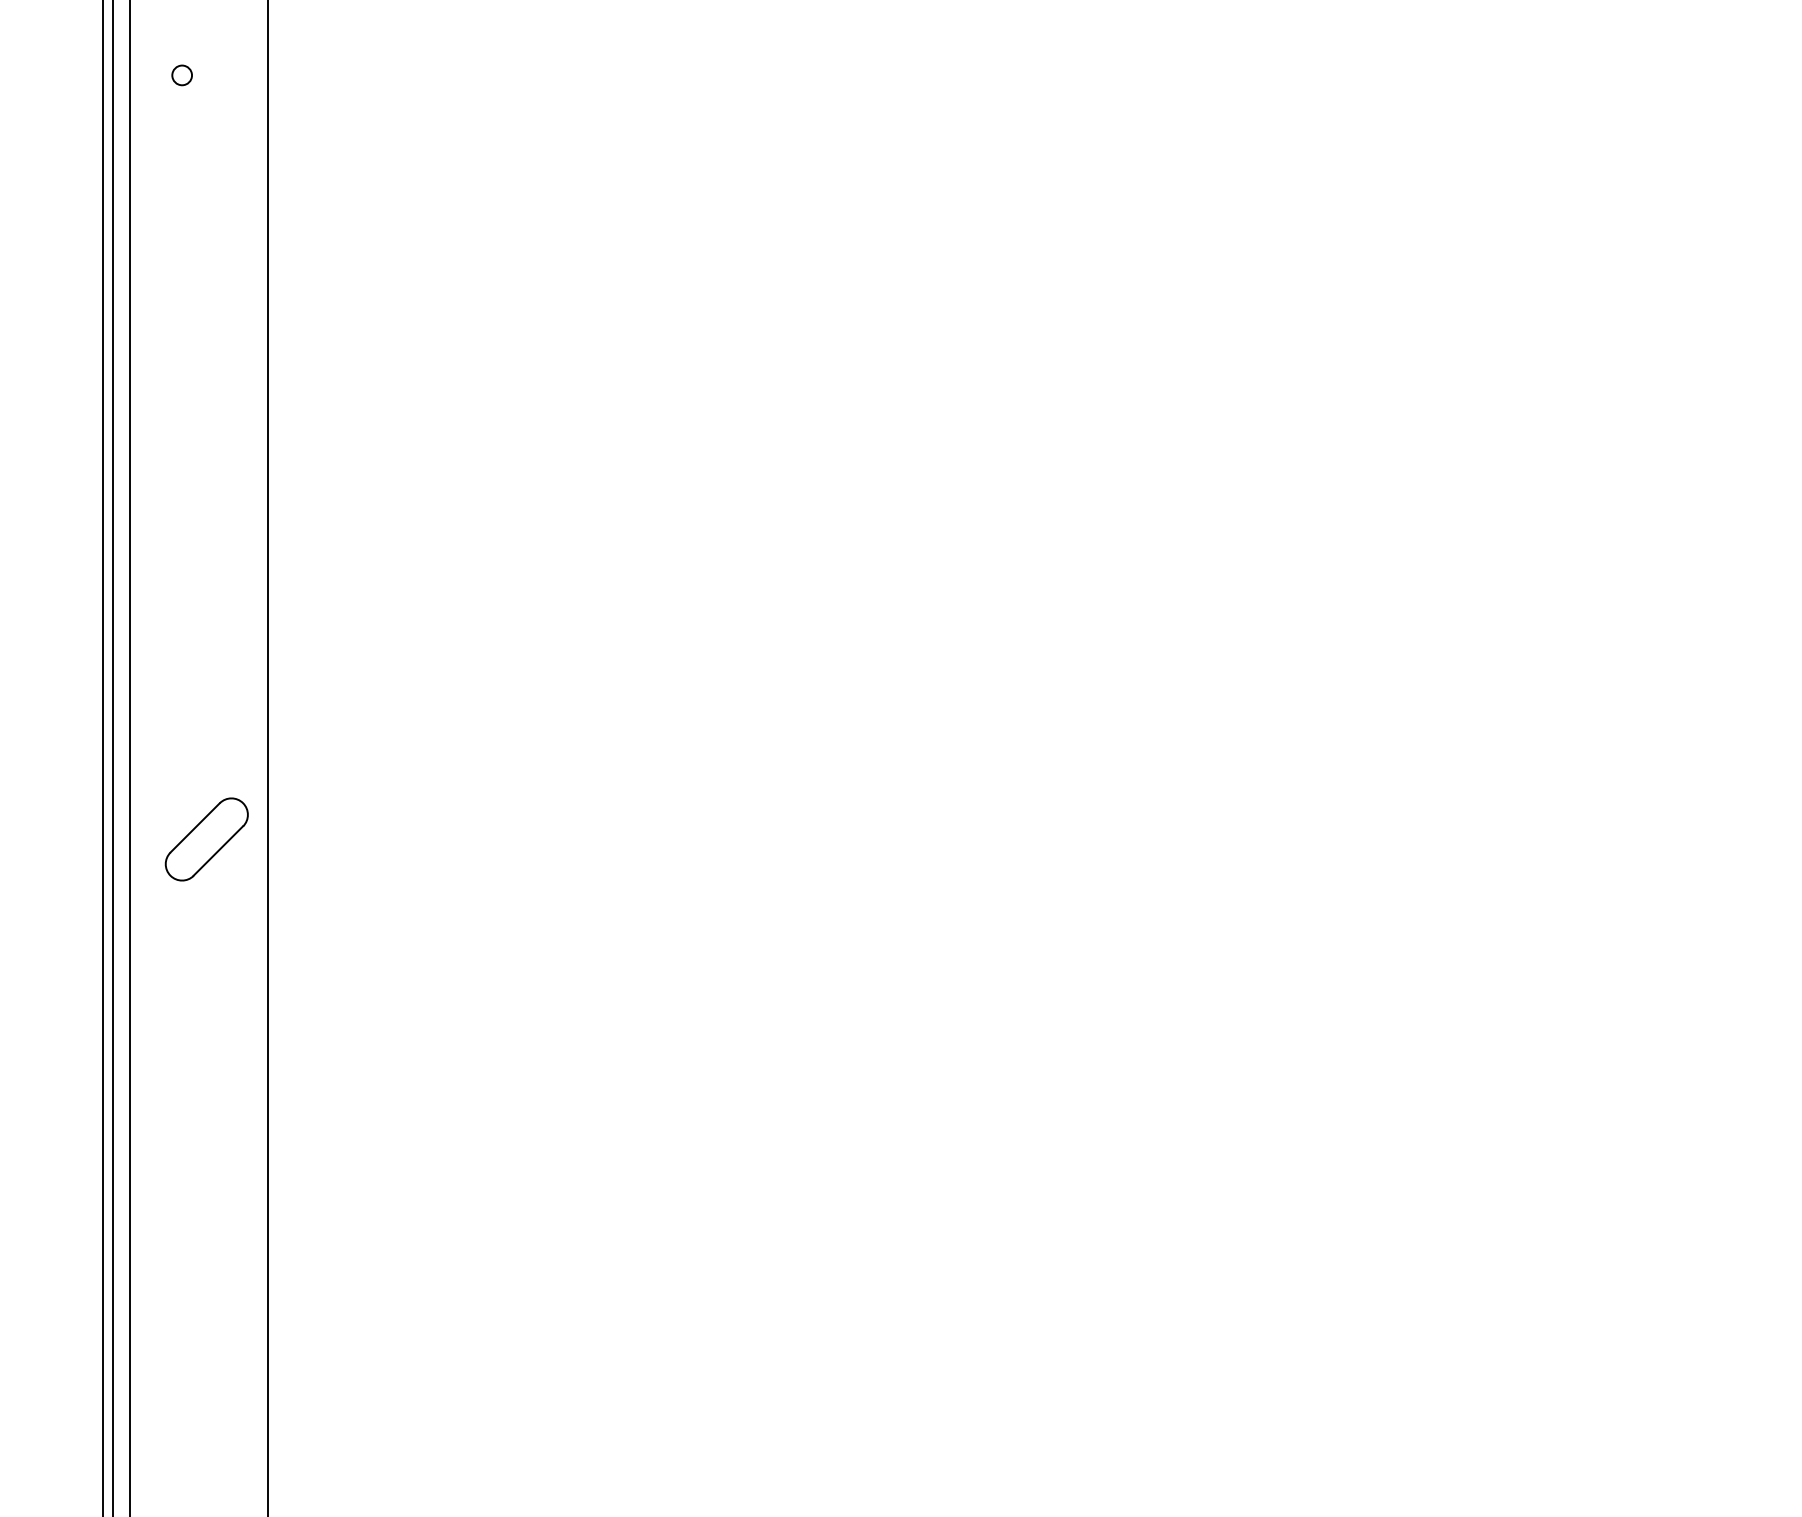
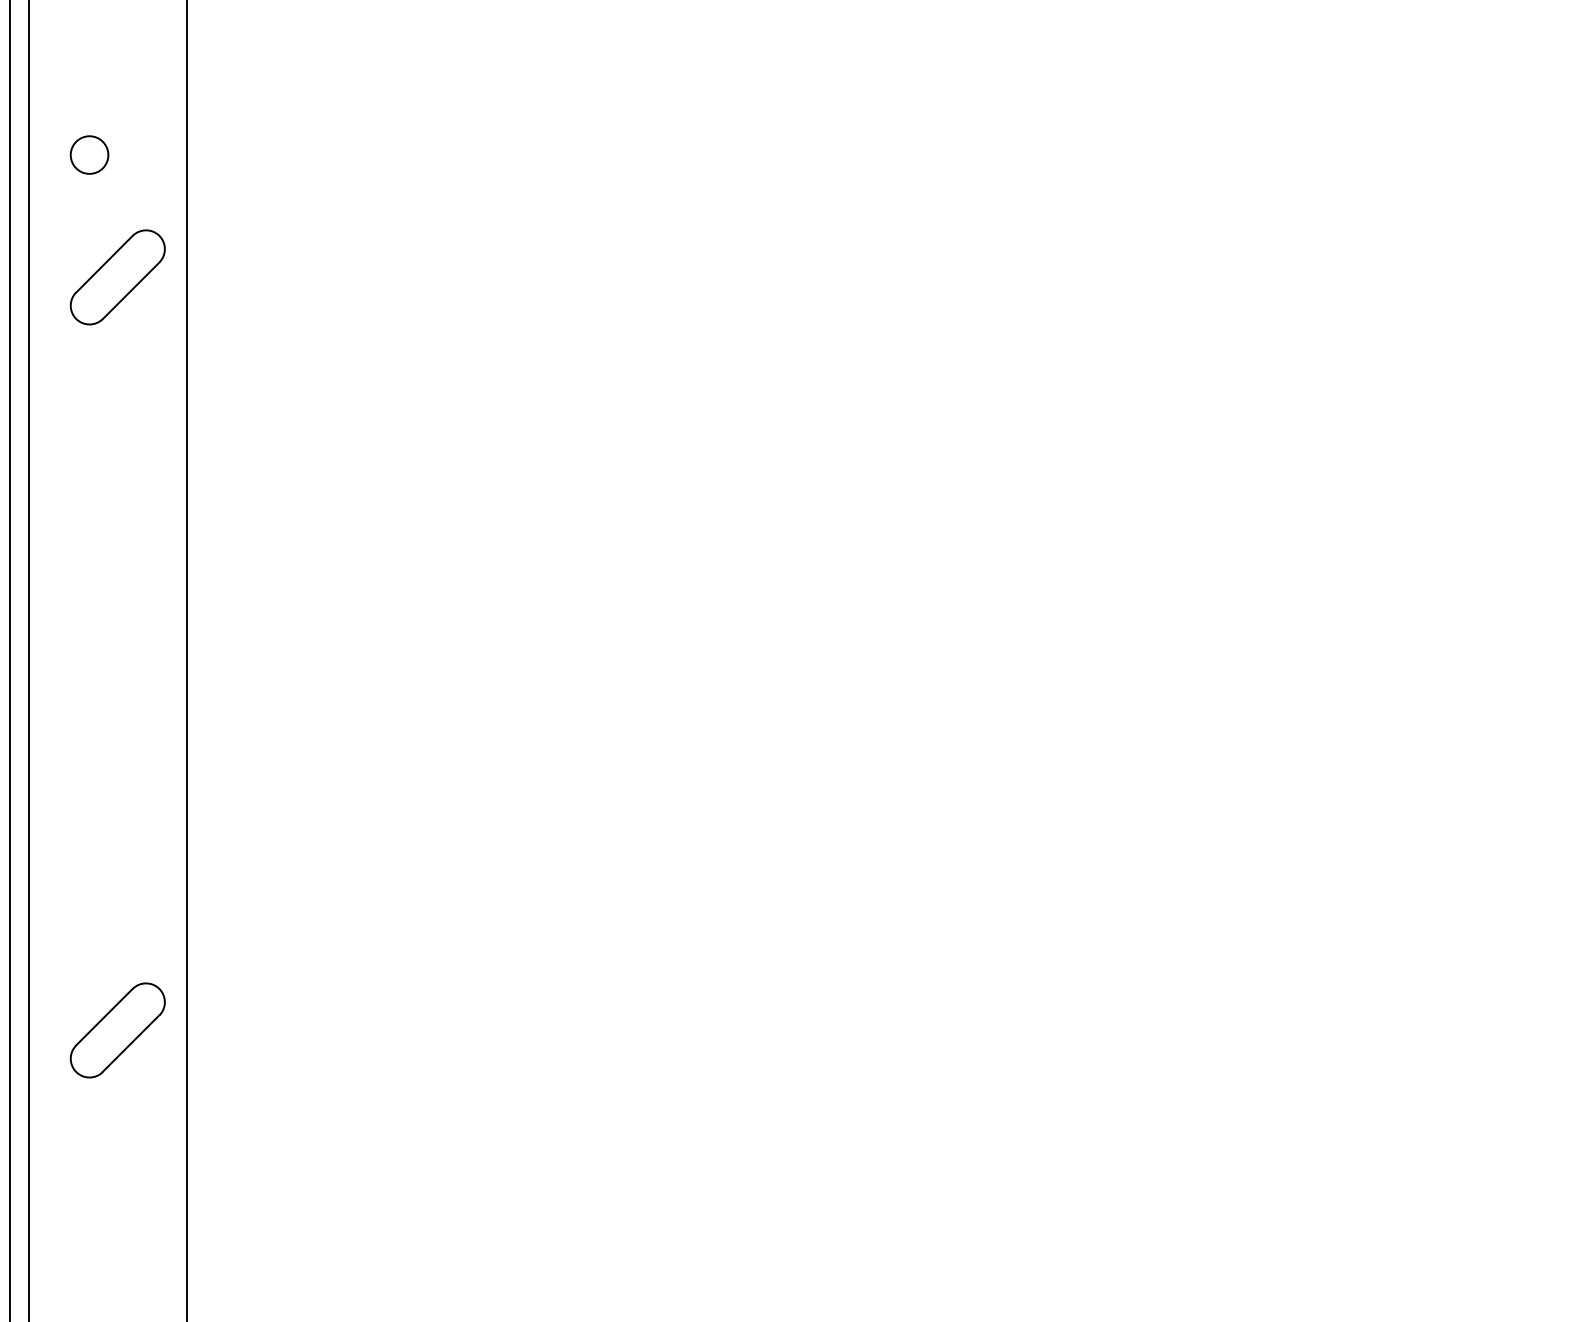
circle: (181, 75) -> (88, 155), size x1.67
part: (206, 182) -> (117, 277), added

